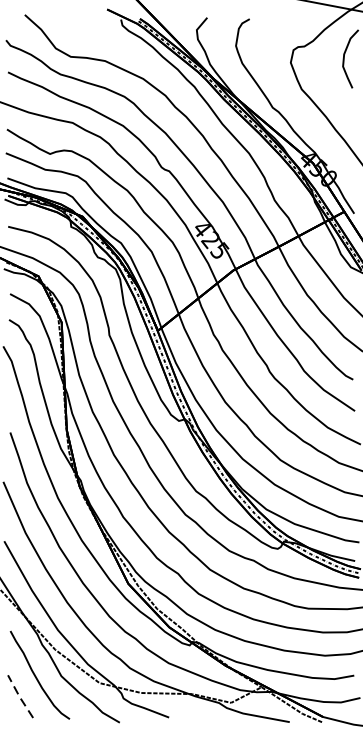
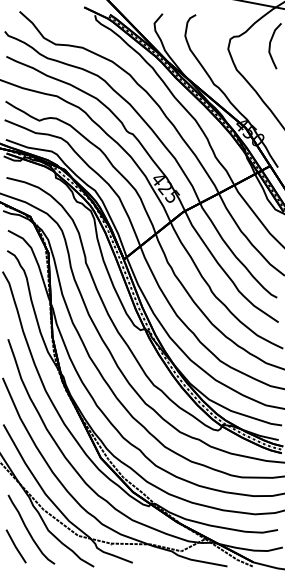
line: (19, 696) -> (15, 546), dashed -> solid

